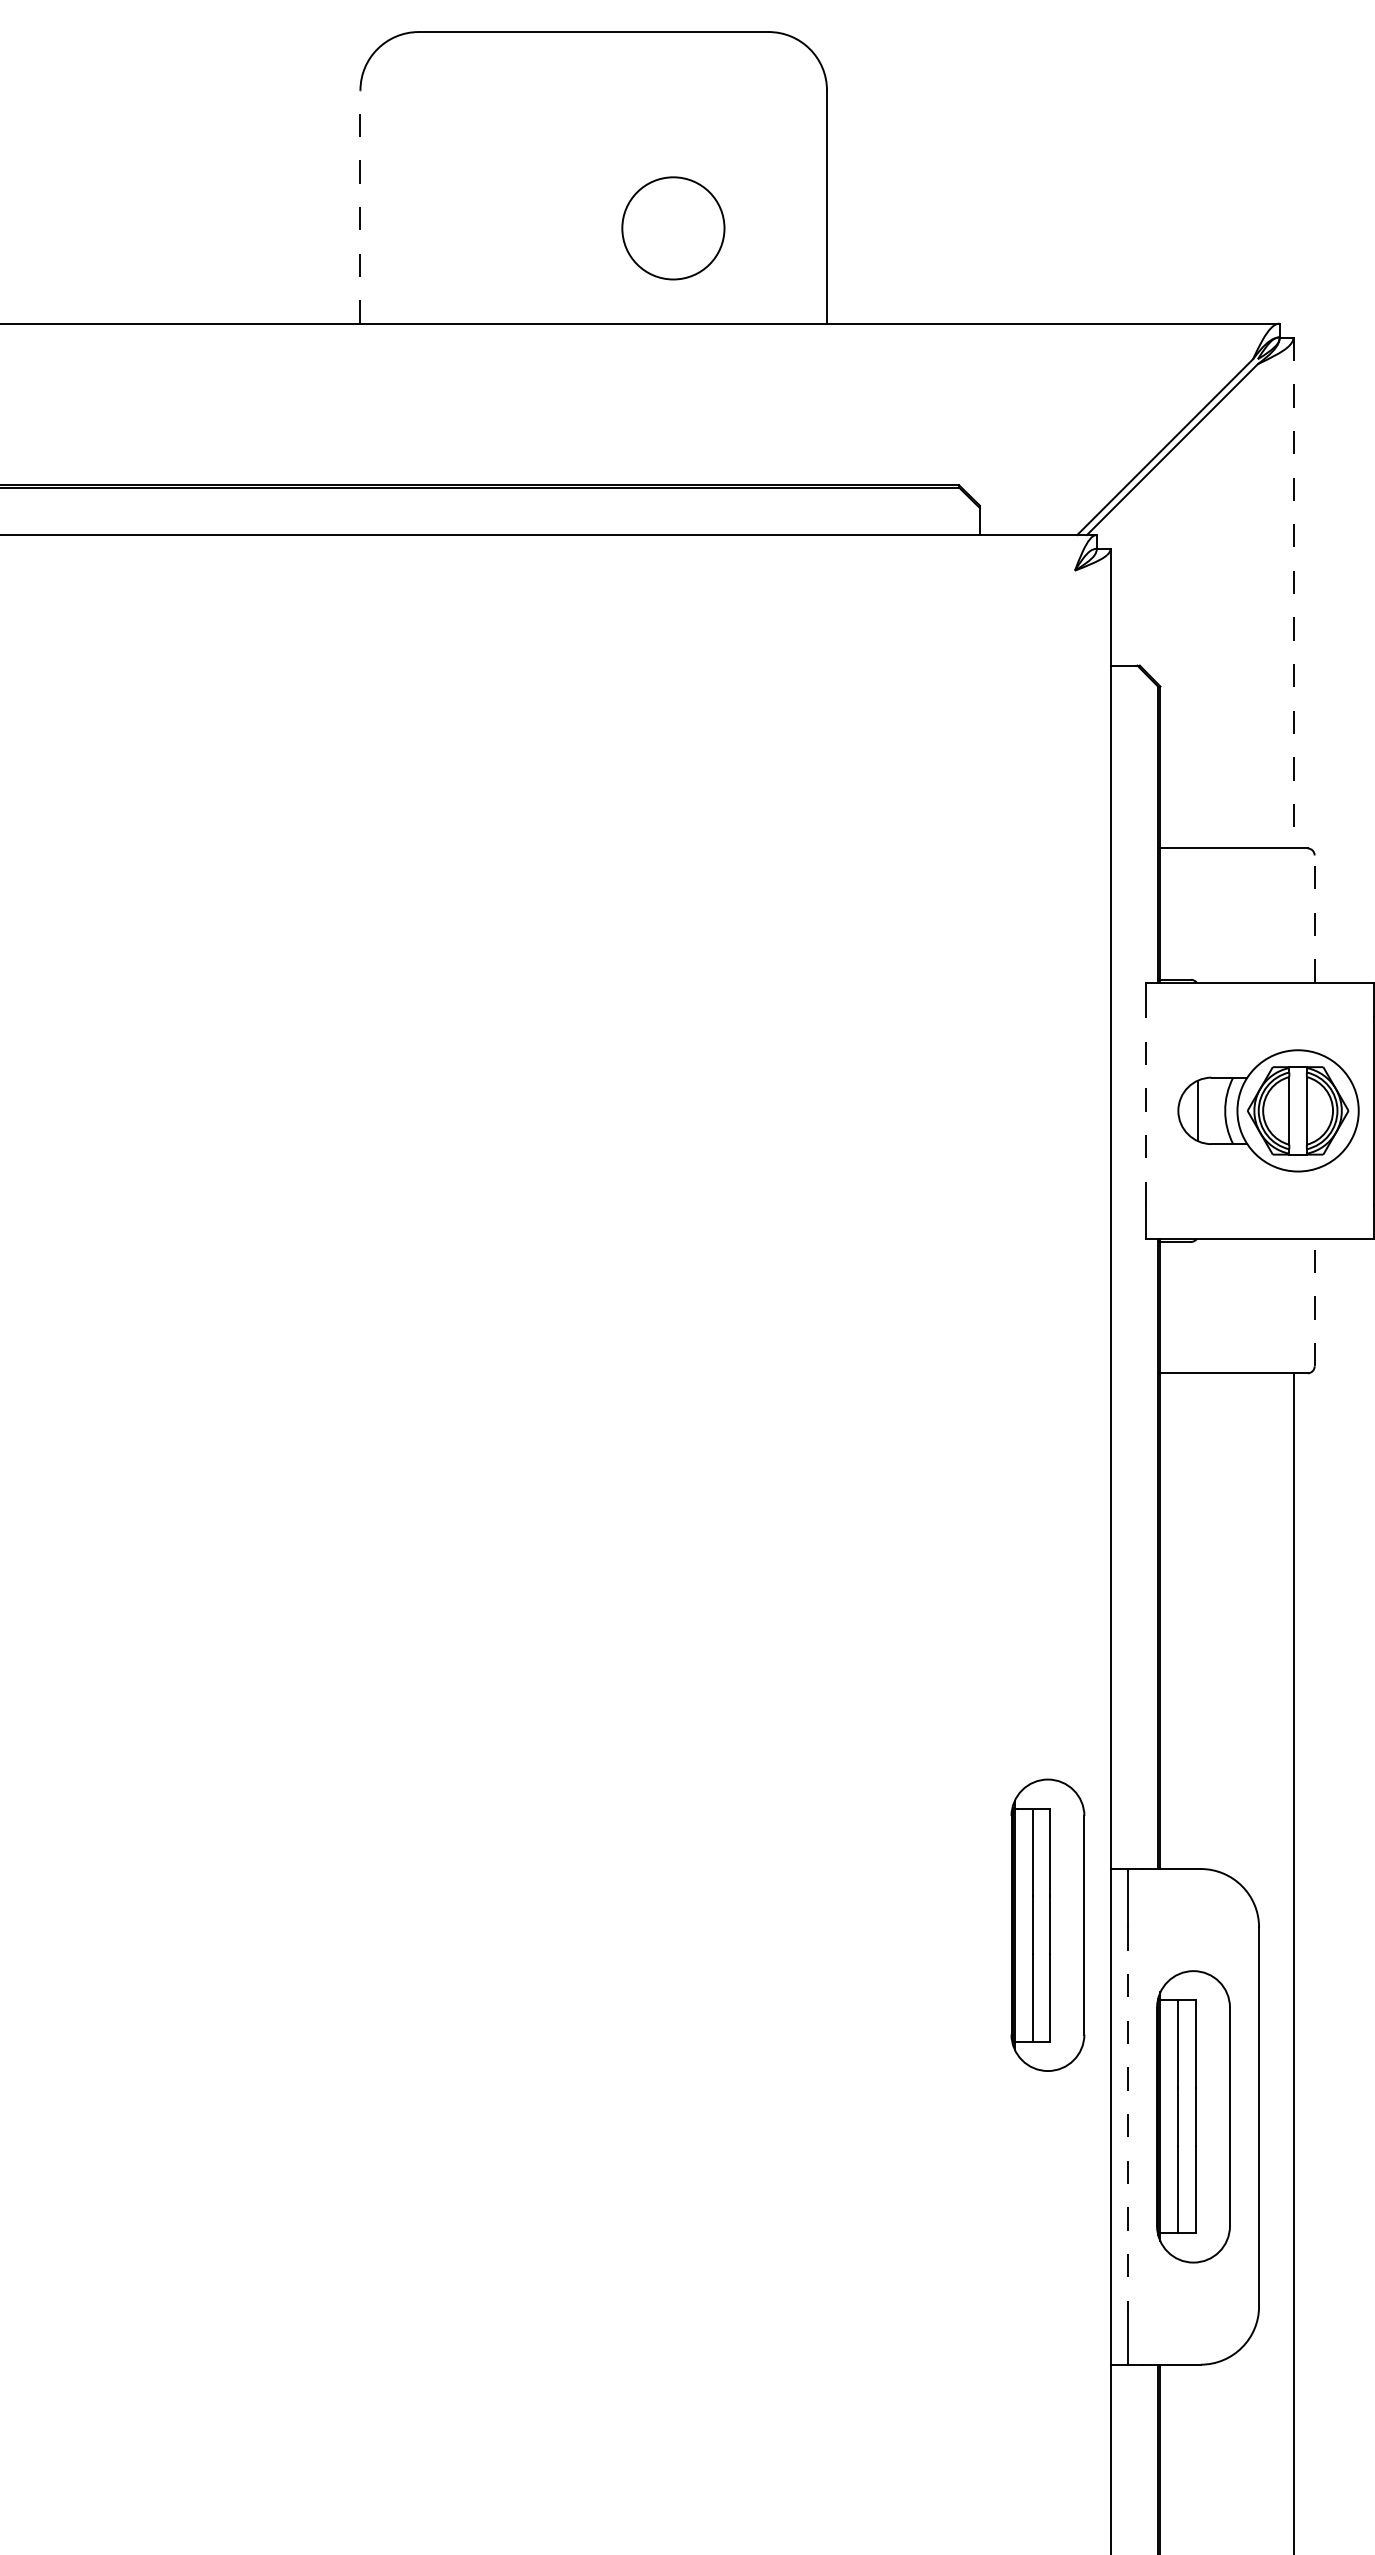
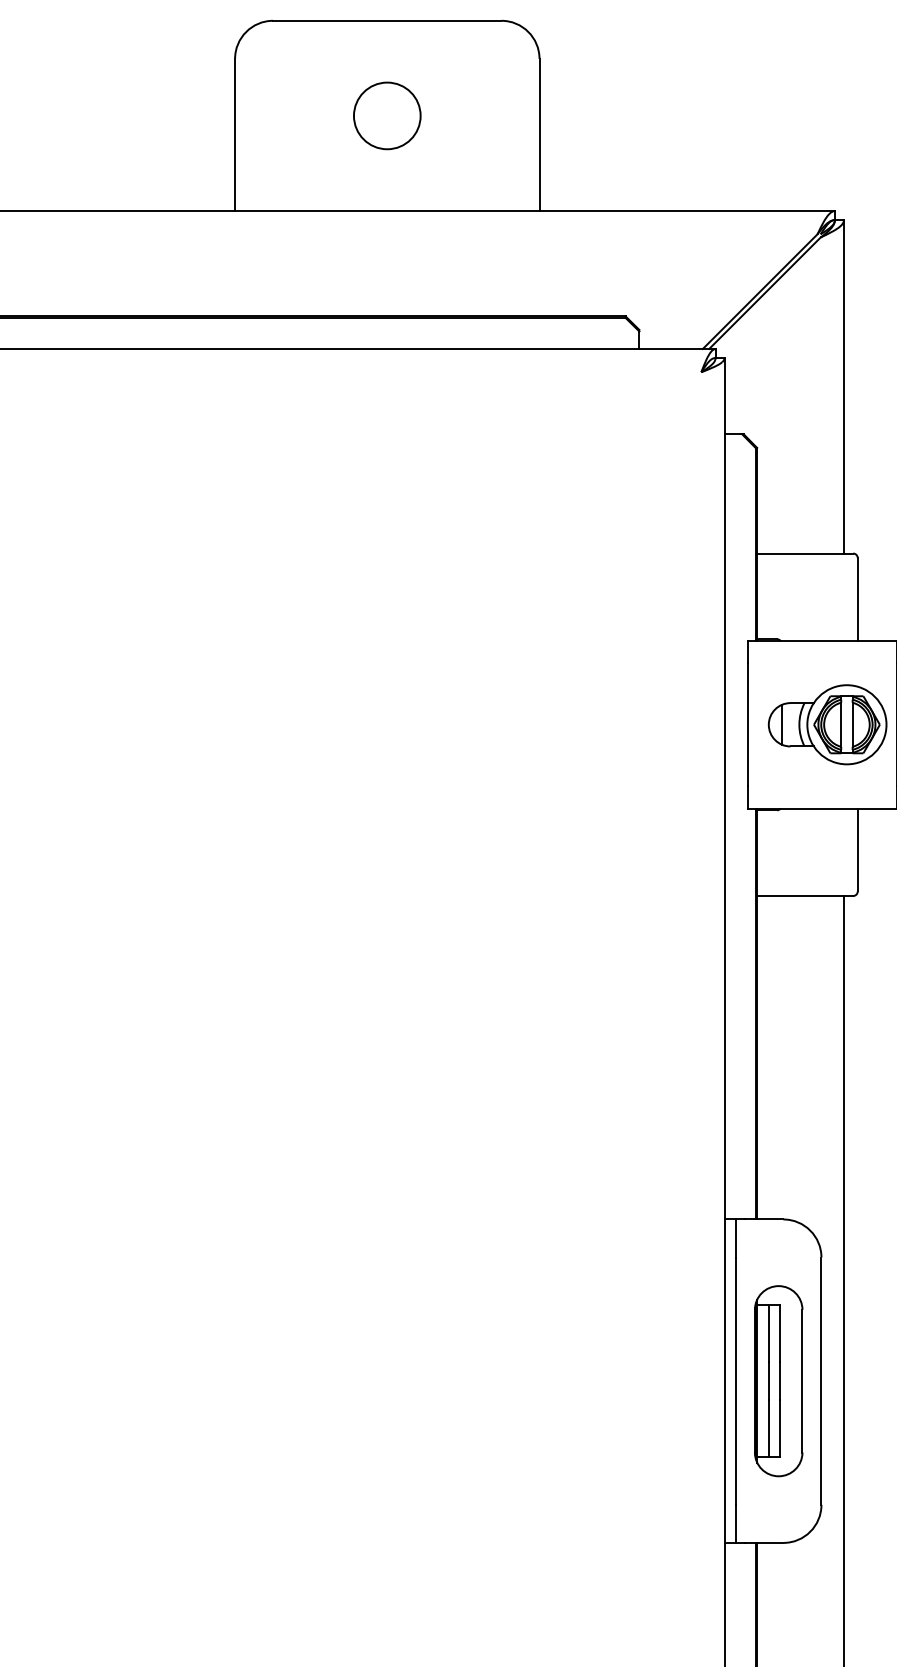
line: (361, 206) -> (235, 134), dashed -> solid
circle: (673, 227) -> (387, 115), moved
line: (1292, 592) -> (843, 386), dashed -> solid
line: (1314, 918) -> (857, 599), dashed -> solid
line: (1145, 1110) -> (747, 724), dashed -> solid
line: (1314, 1302) -> (857, 849), dashed -> solid
part: (1047, 1925) -> (683, 1256), removed
line: (1127, 2117) -> (735, 1381), dashed -> solid

